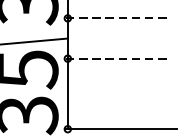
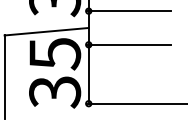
line: (115, 18) -> (128, 11), dashed -> solid
line: (115, 58) -> (128, 44), dashed -> solid

